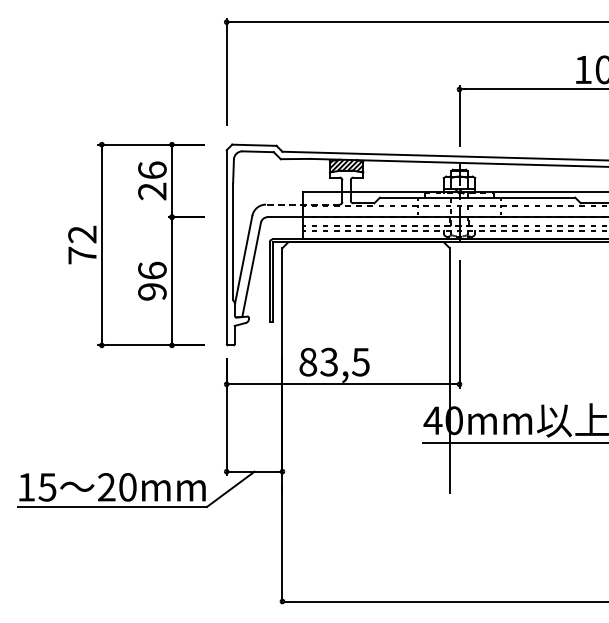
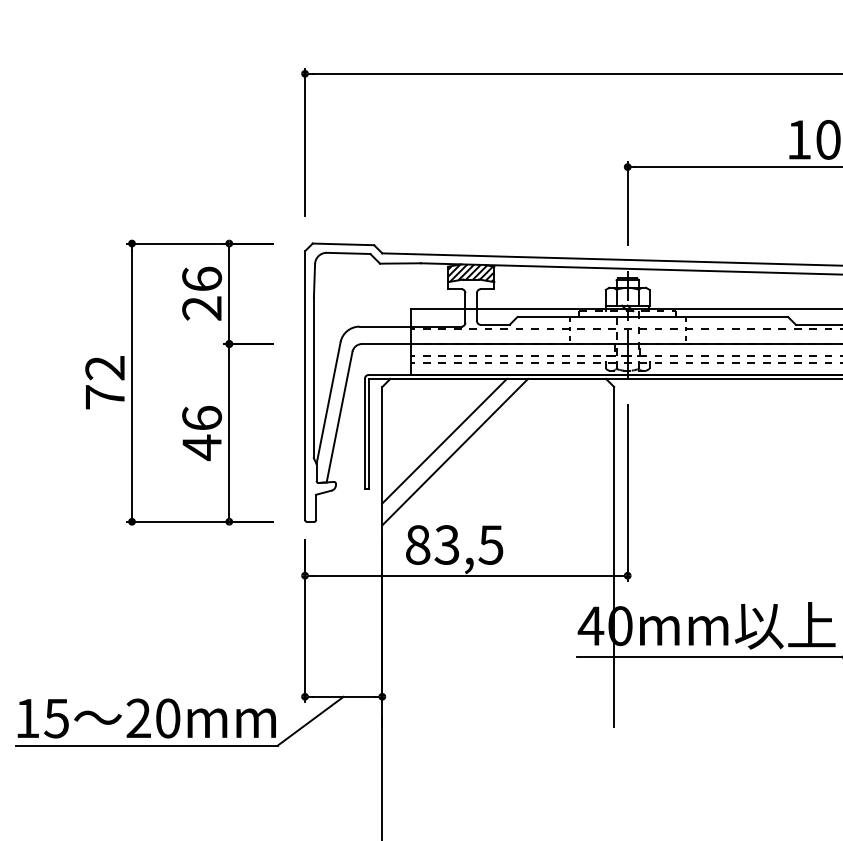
line: (302, 204) -> (410, 326), dashed -> solid
line: (327, 287) -> (444, 441), added
text: (152, 291) -> (202, 447), 96 -> 46
line: (334, 295) -> (454, 452), added

